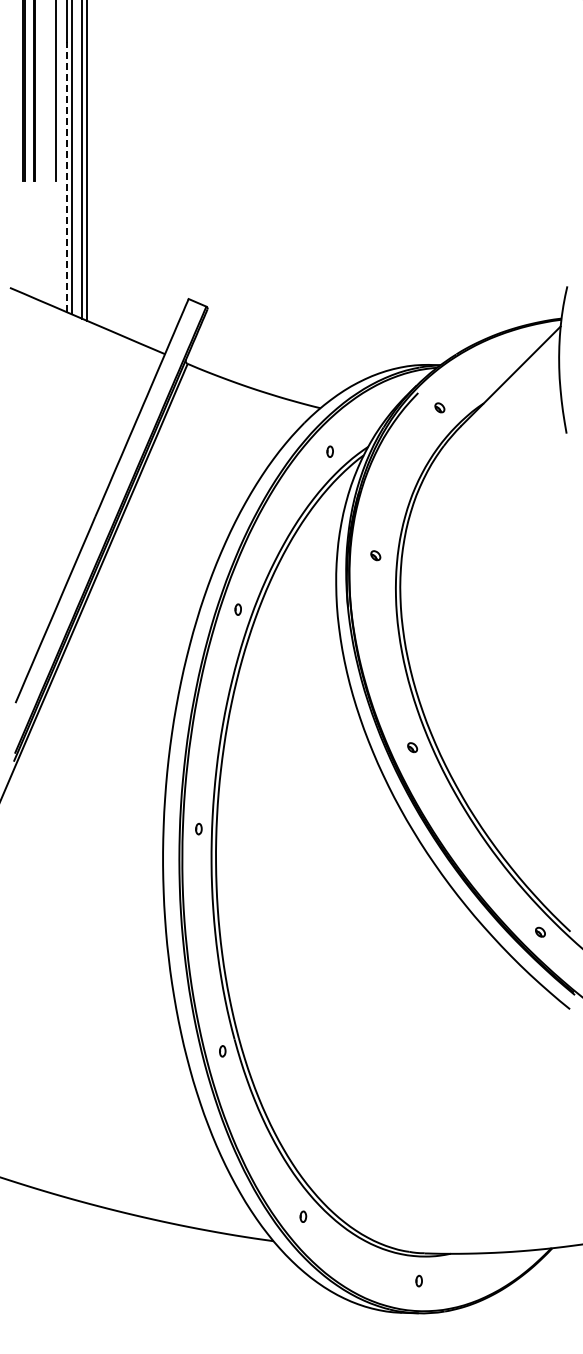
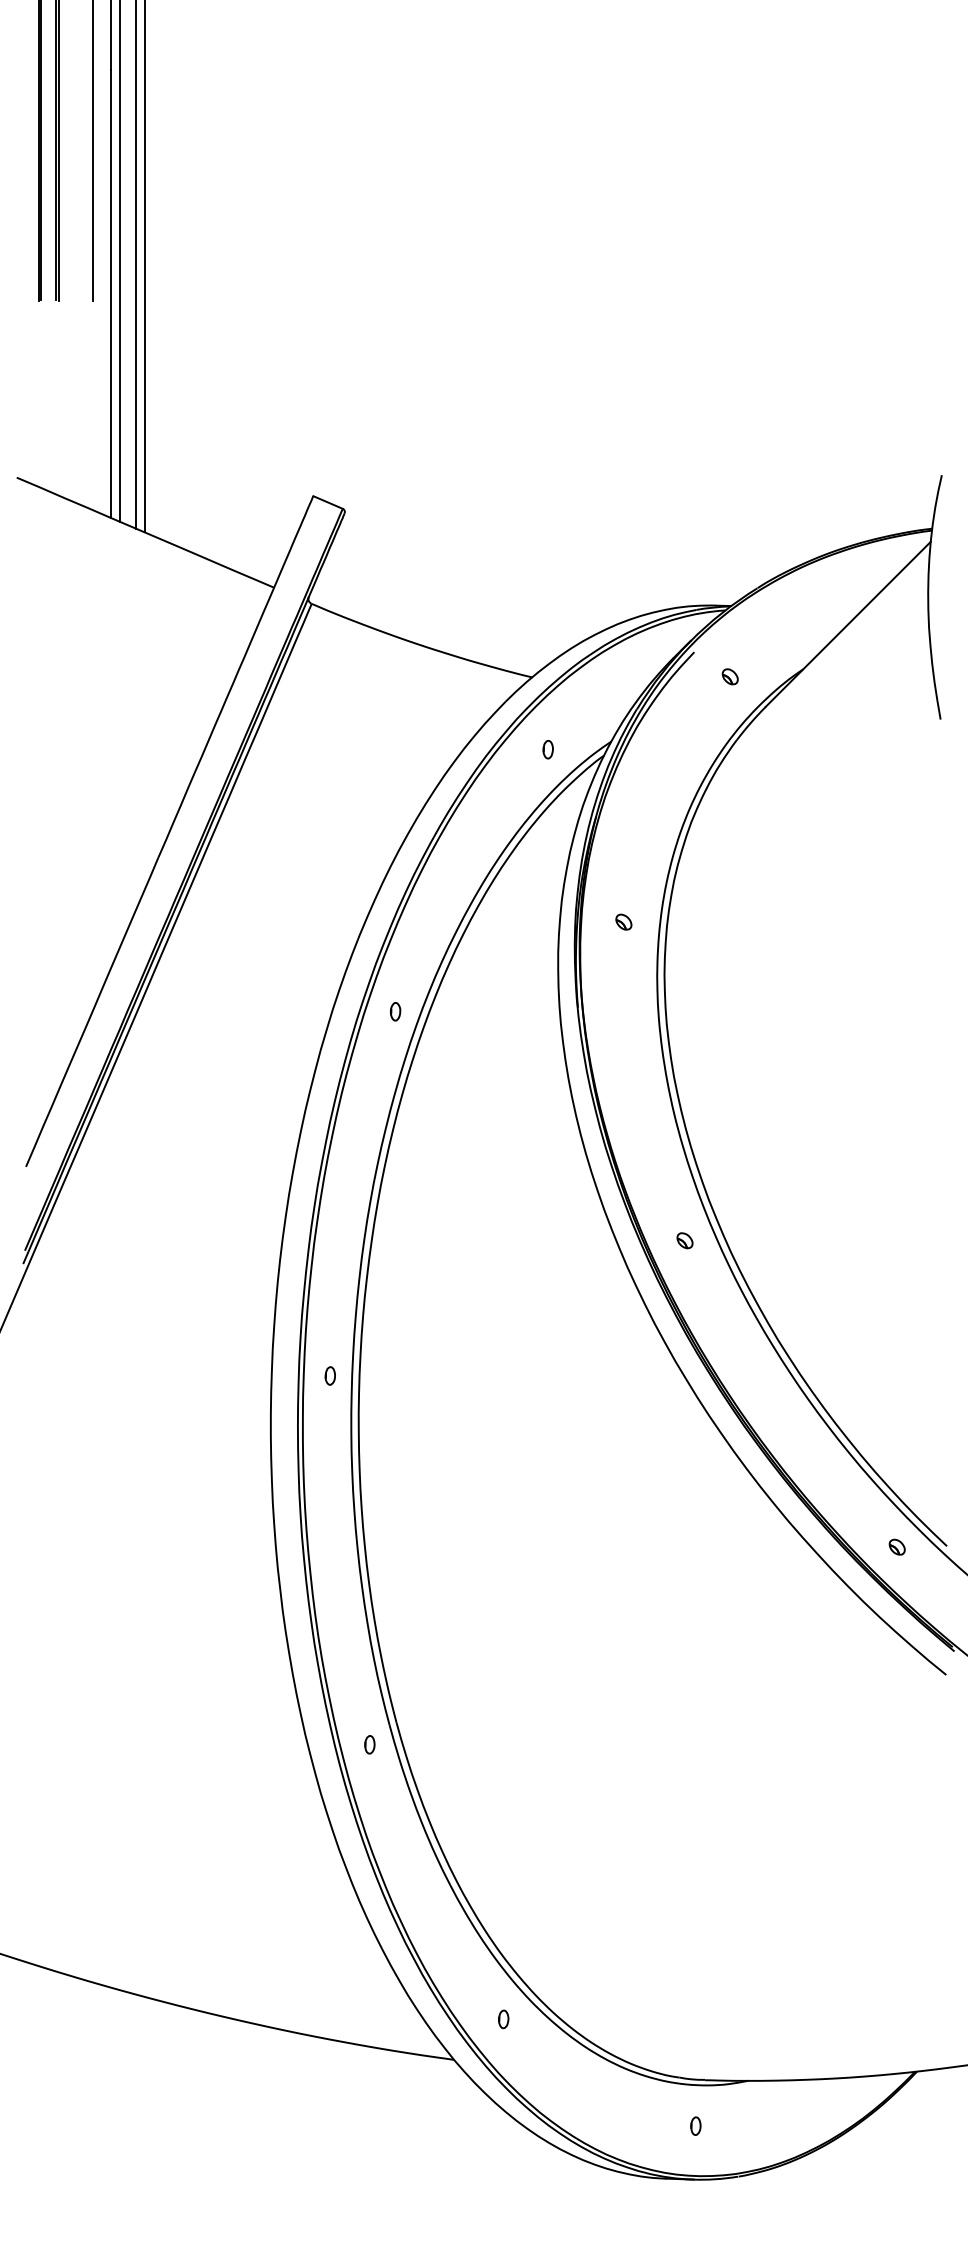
line: (66, 176) -> (110, 292), dashed -> solid

